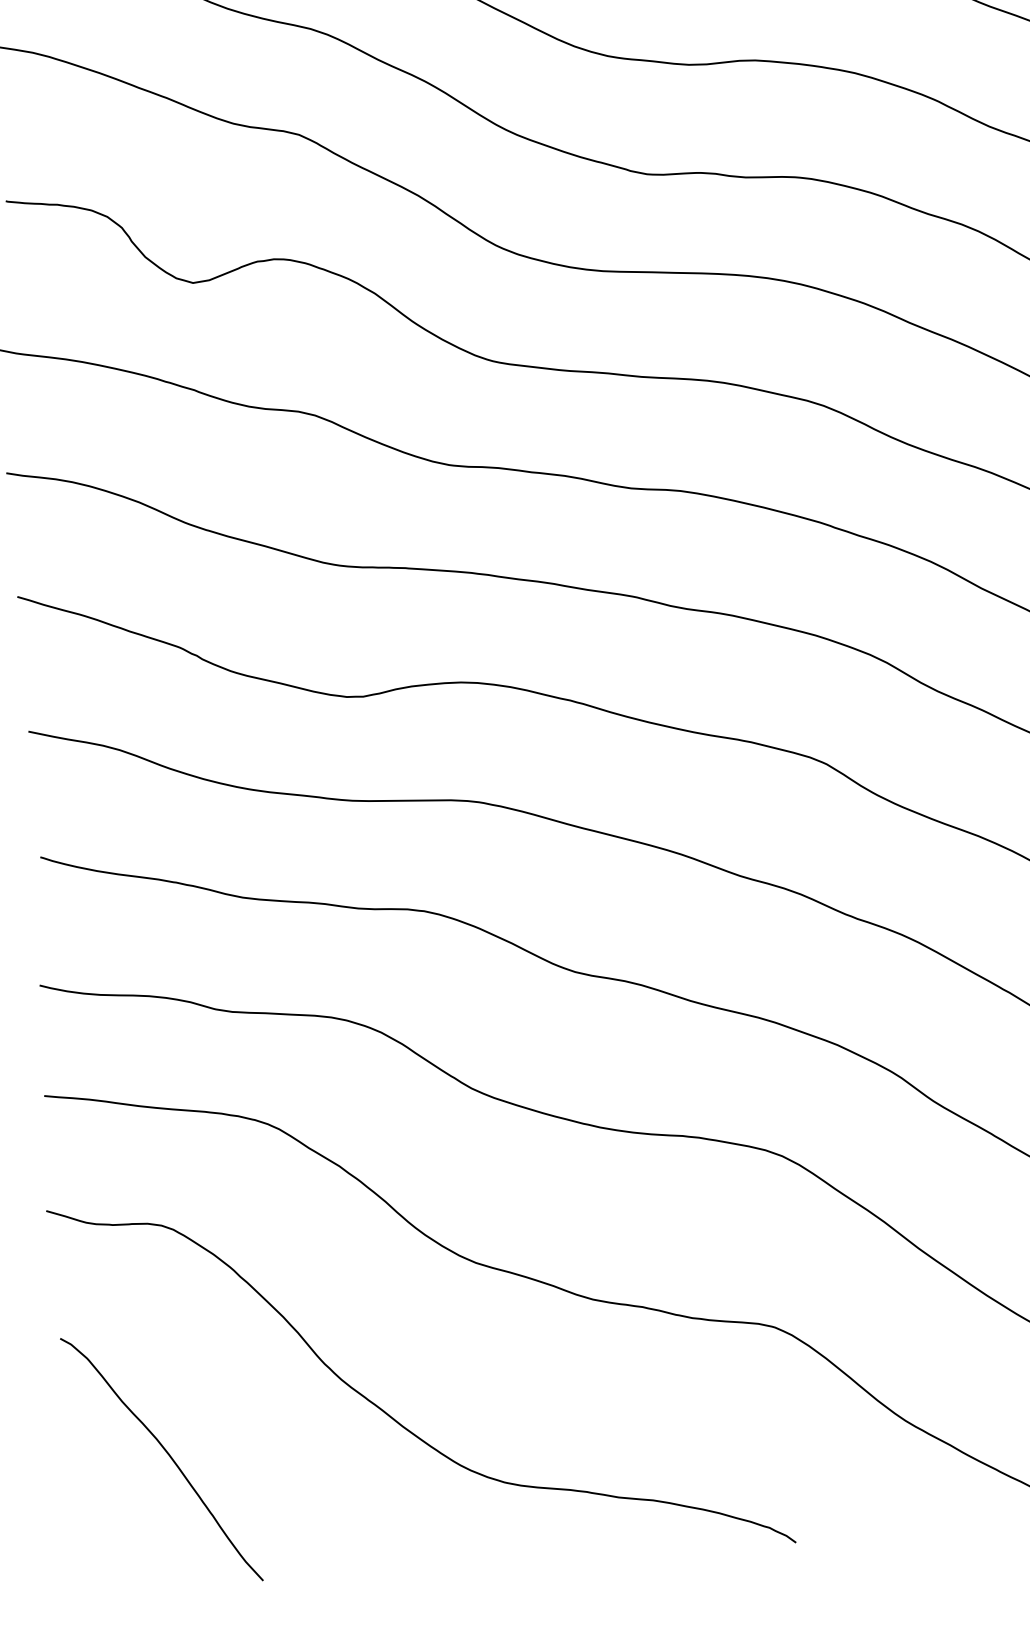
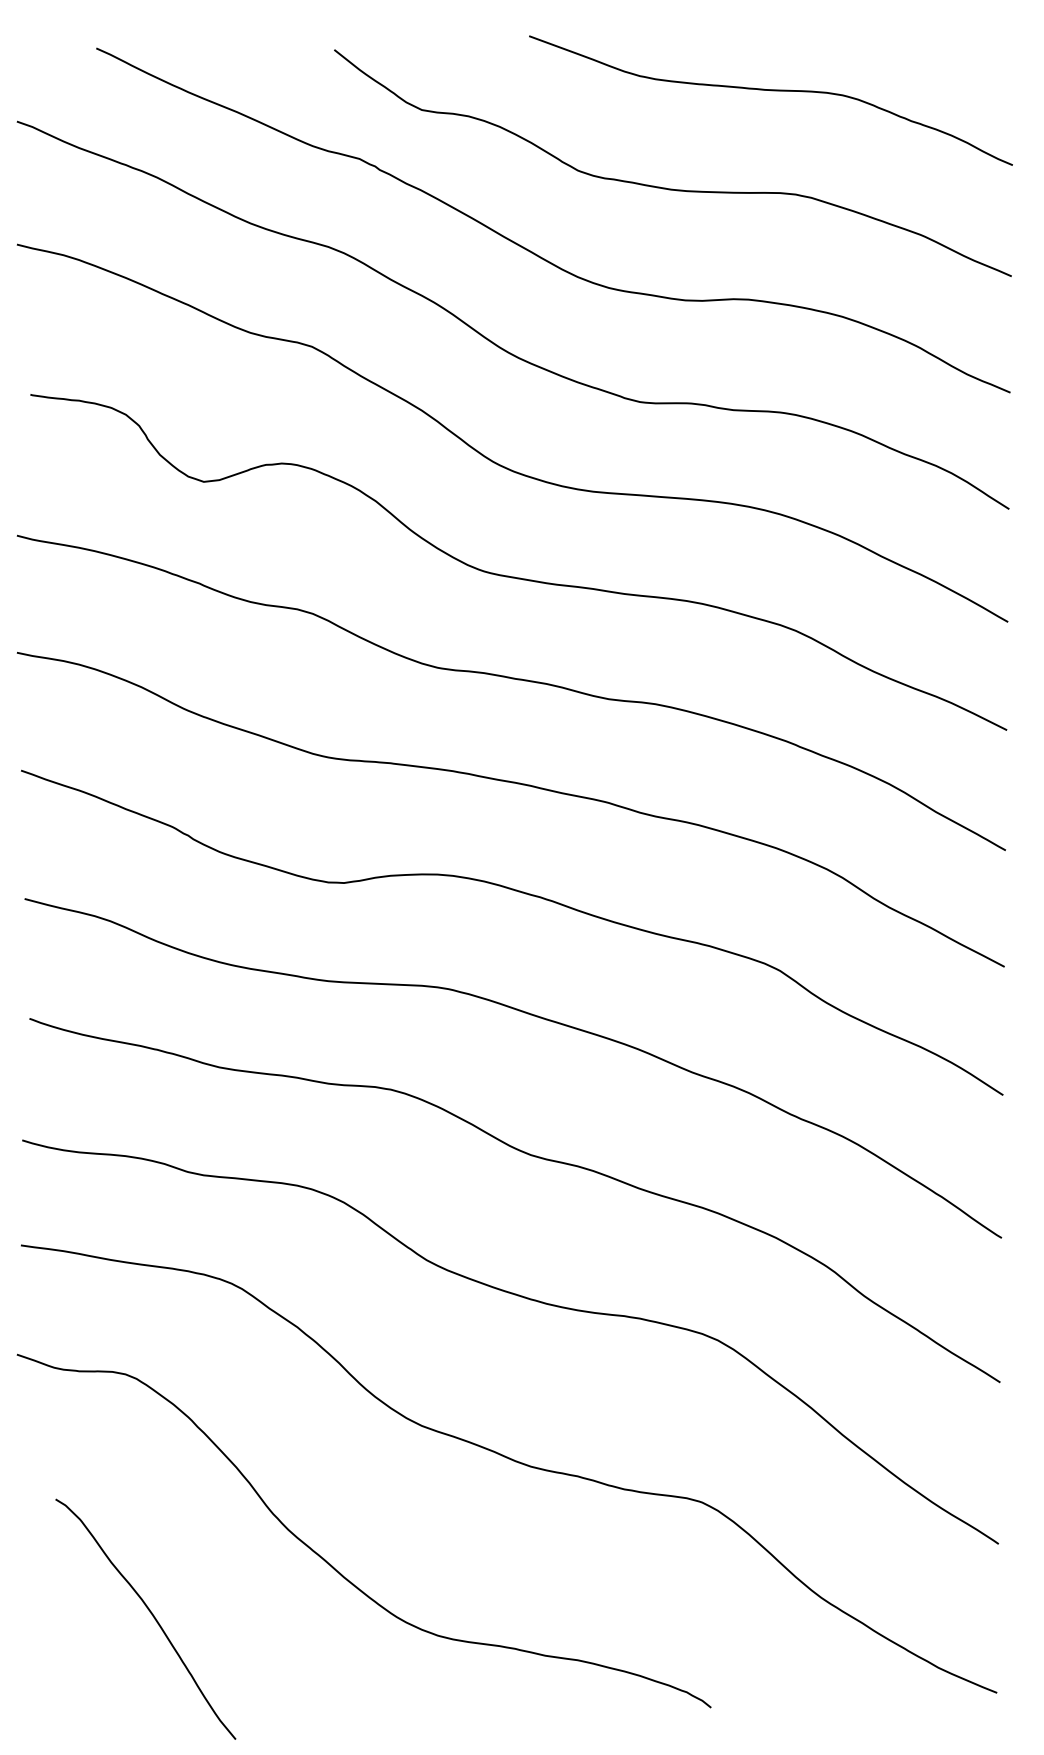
curve: (166, 1453) -> (150, 1613), moved

